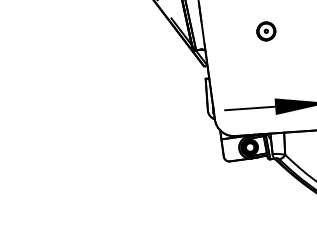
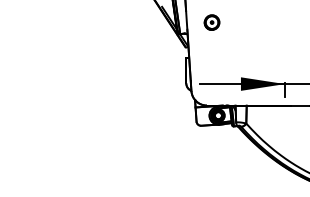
part: (265, 31) -> (211, 22), moved

